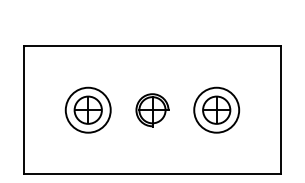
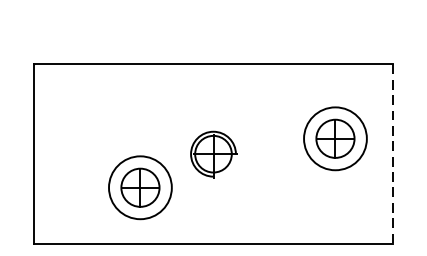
part: (87, 109) -> (139, 186), moved
part: (216, 109) -> (335, 137), moved
line: (280, 110) -> (392, 154), solid -> dashed

